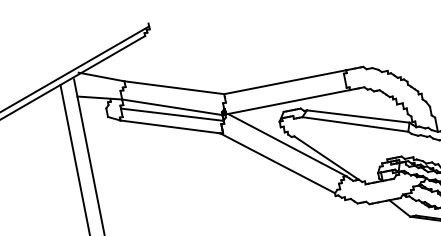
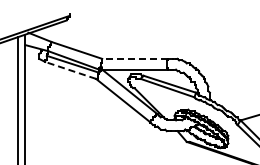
line: (283, 81) -> (134, 58), solid -> dashed
line: (169, 127) -> (70, 70), solid -> dashed

